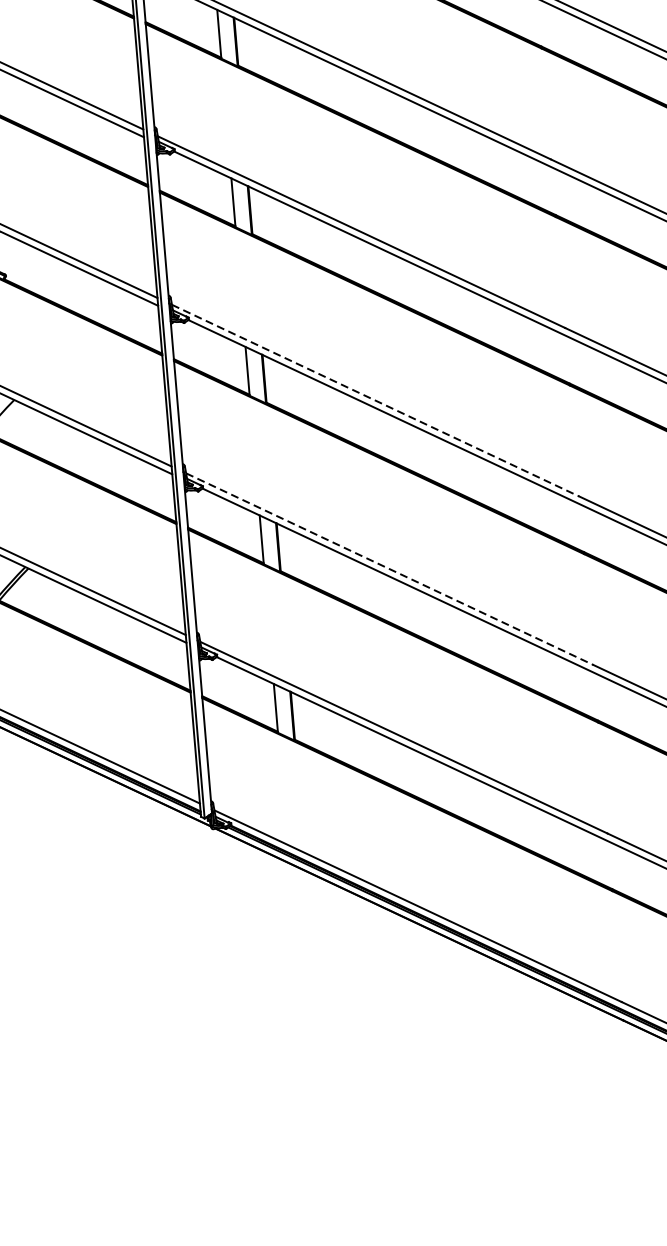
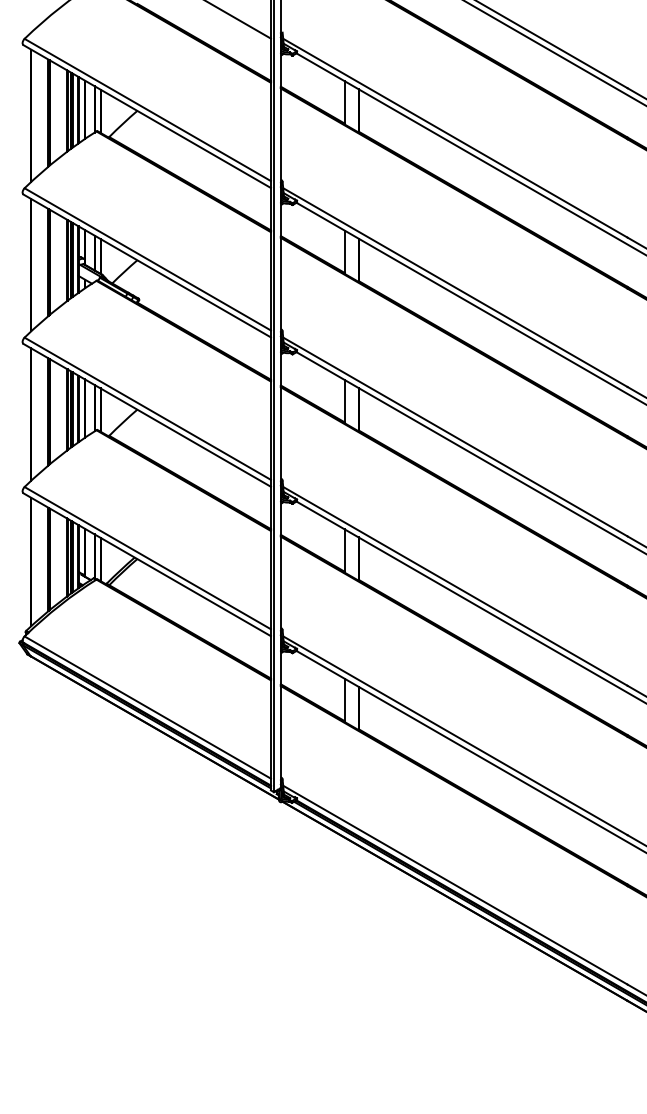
line: (375, 400) -> (455, 436), dashed -> solid
line: (389, 569) -> (455, 586), dashed -> solid

